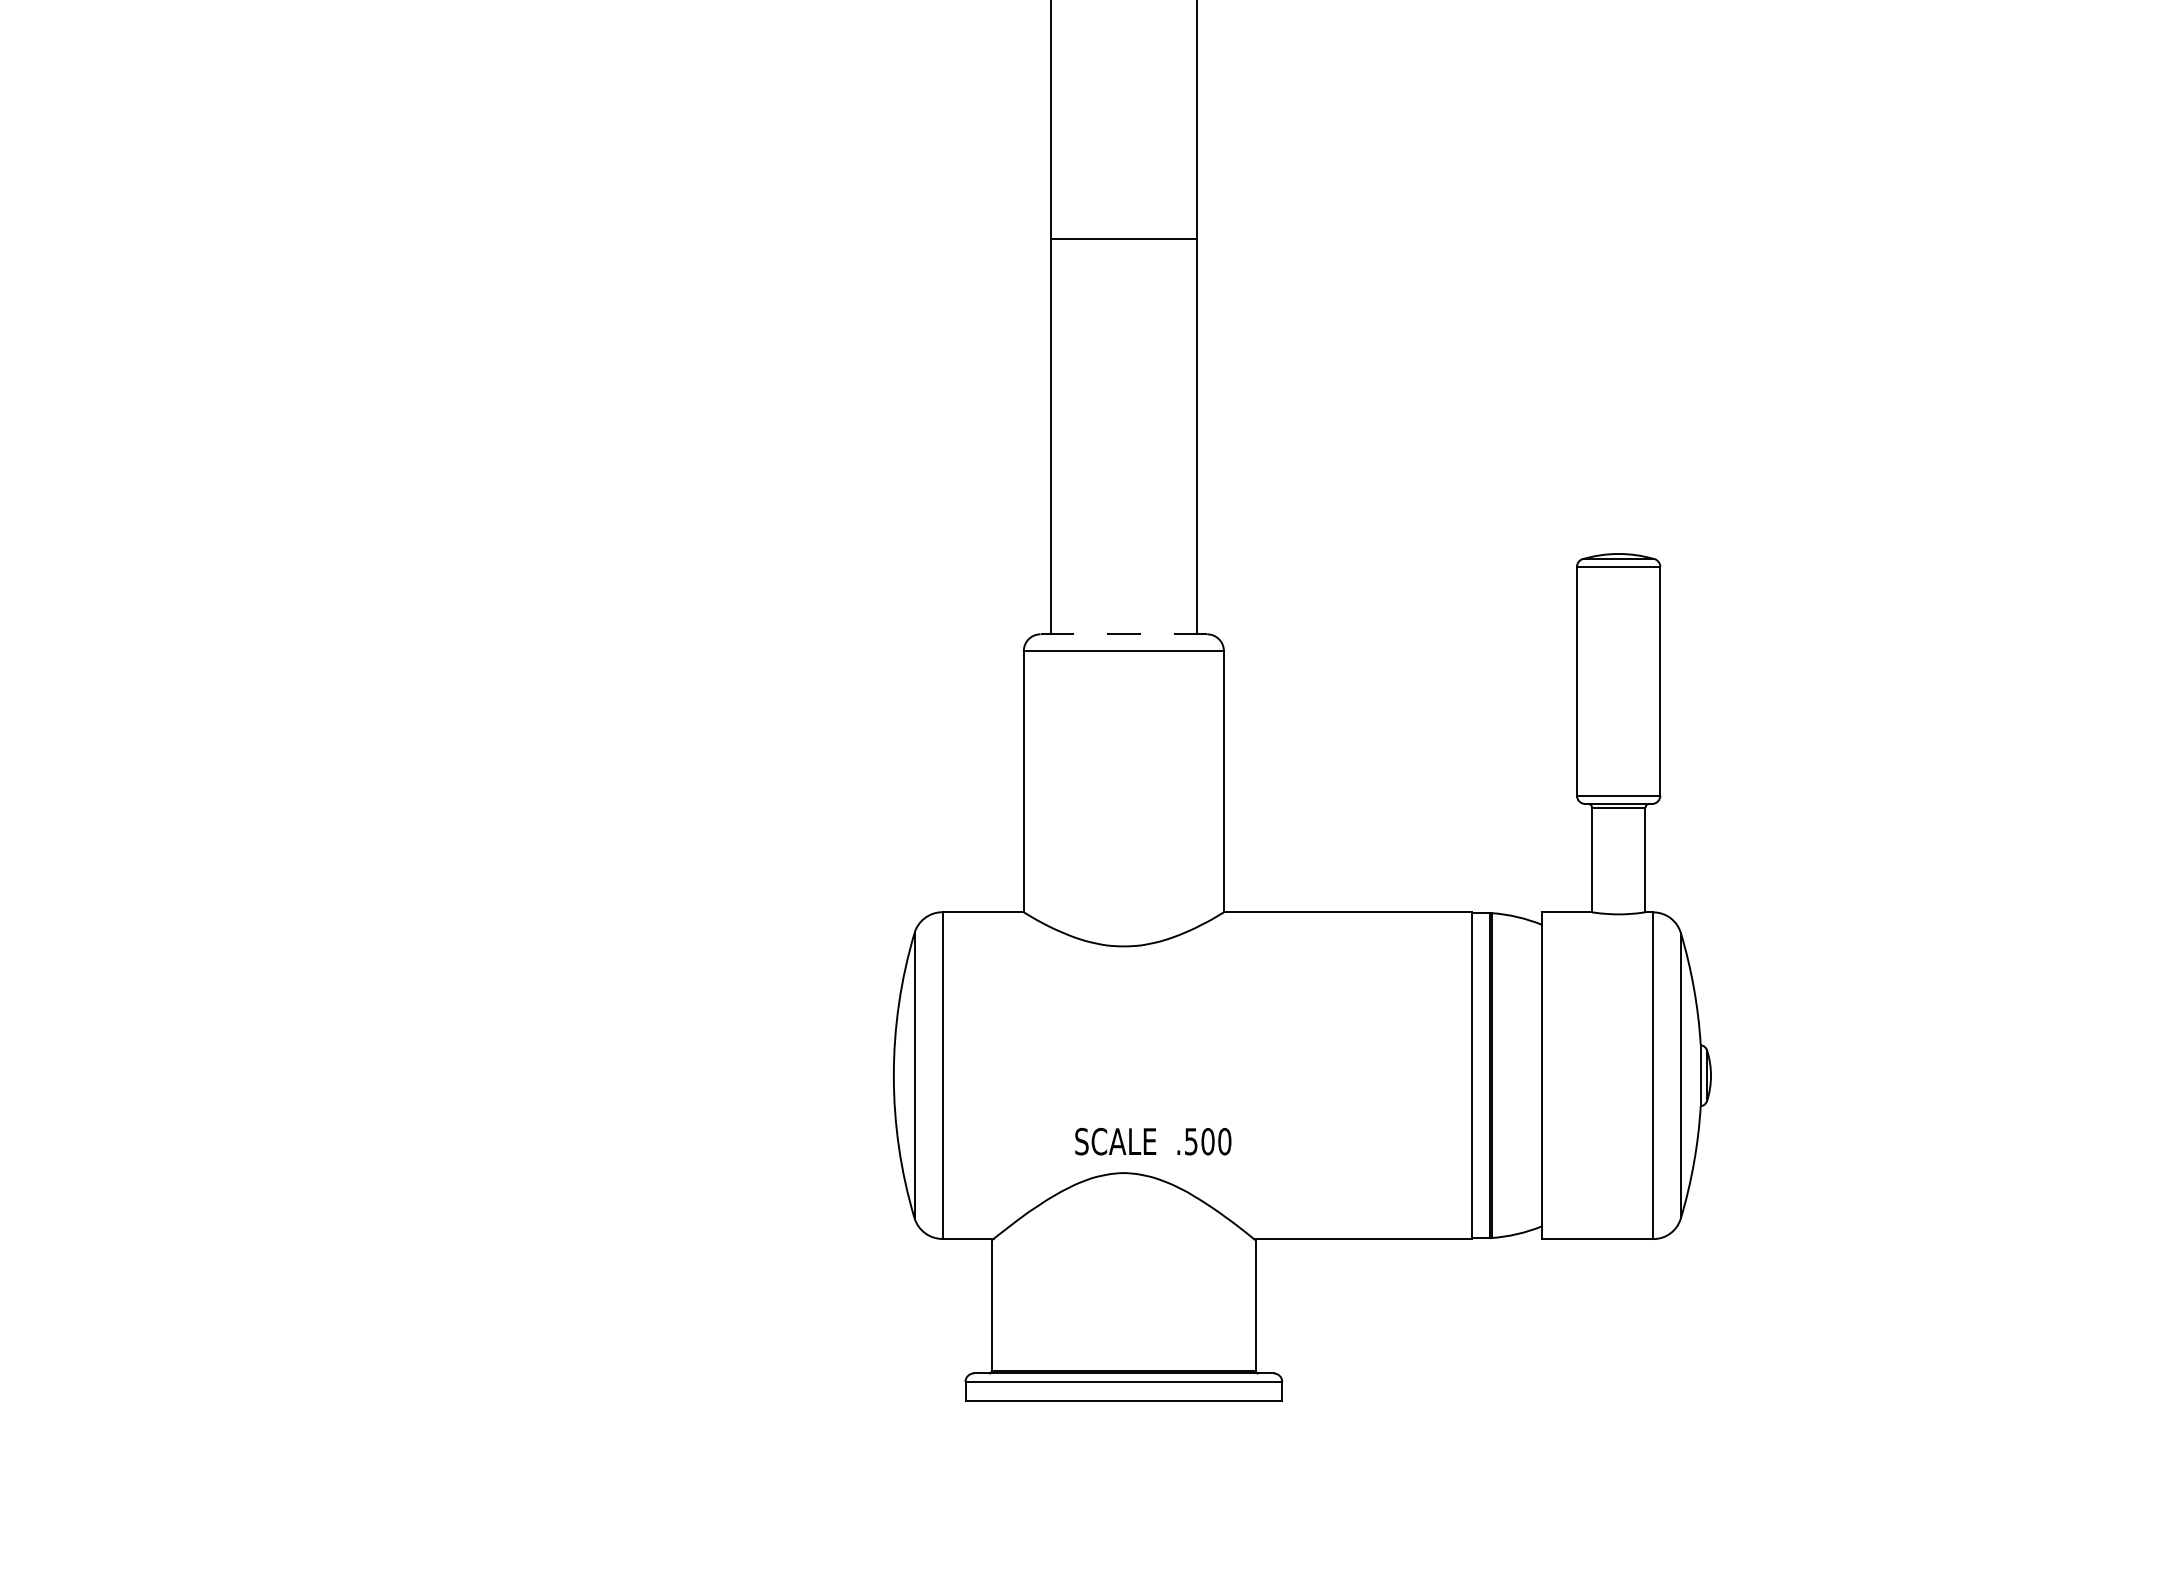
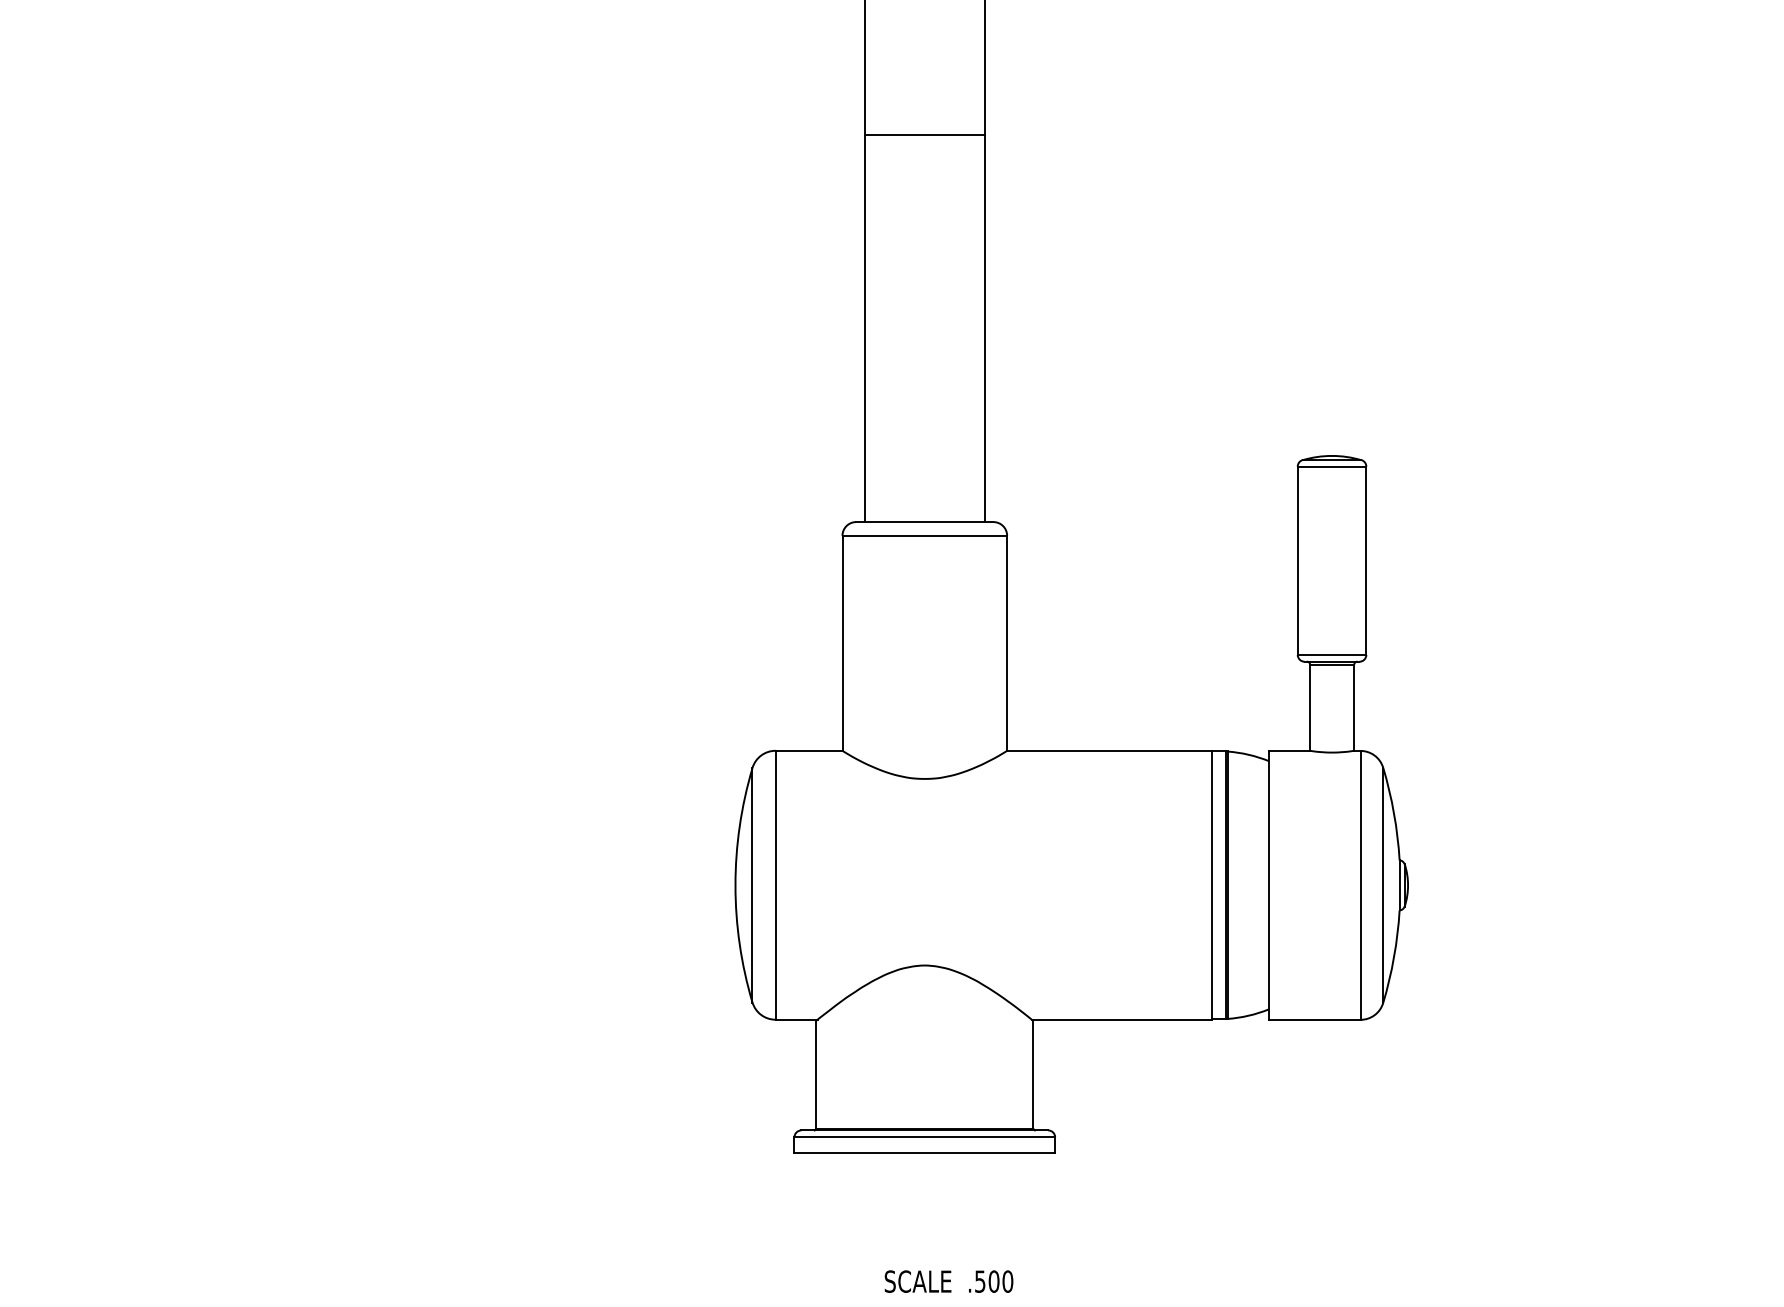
line: (1123, 238) -> (924, 134), moved
line: (1123, 634) -> (924, 522), dashed -> solid
text: (1152, 1141) -> (948, 1281), moved

